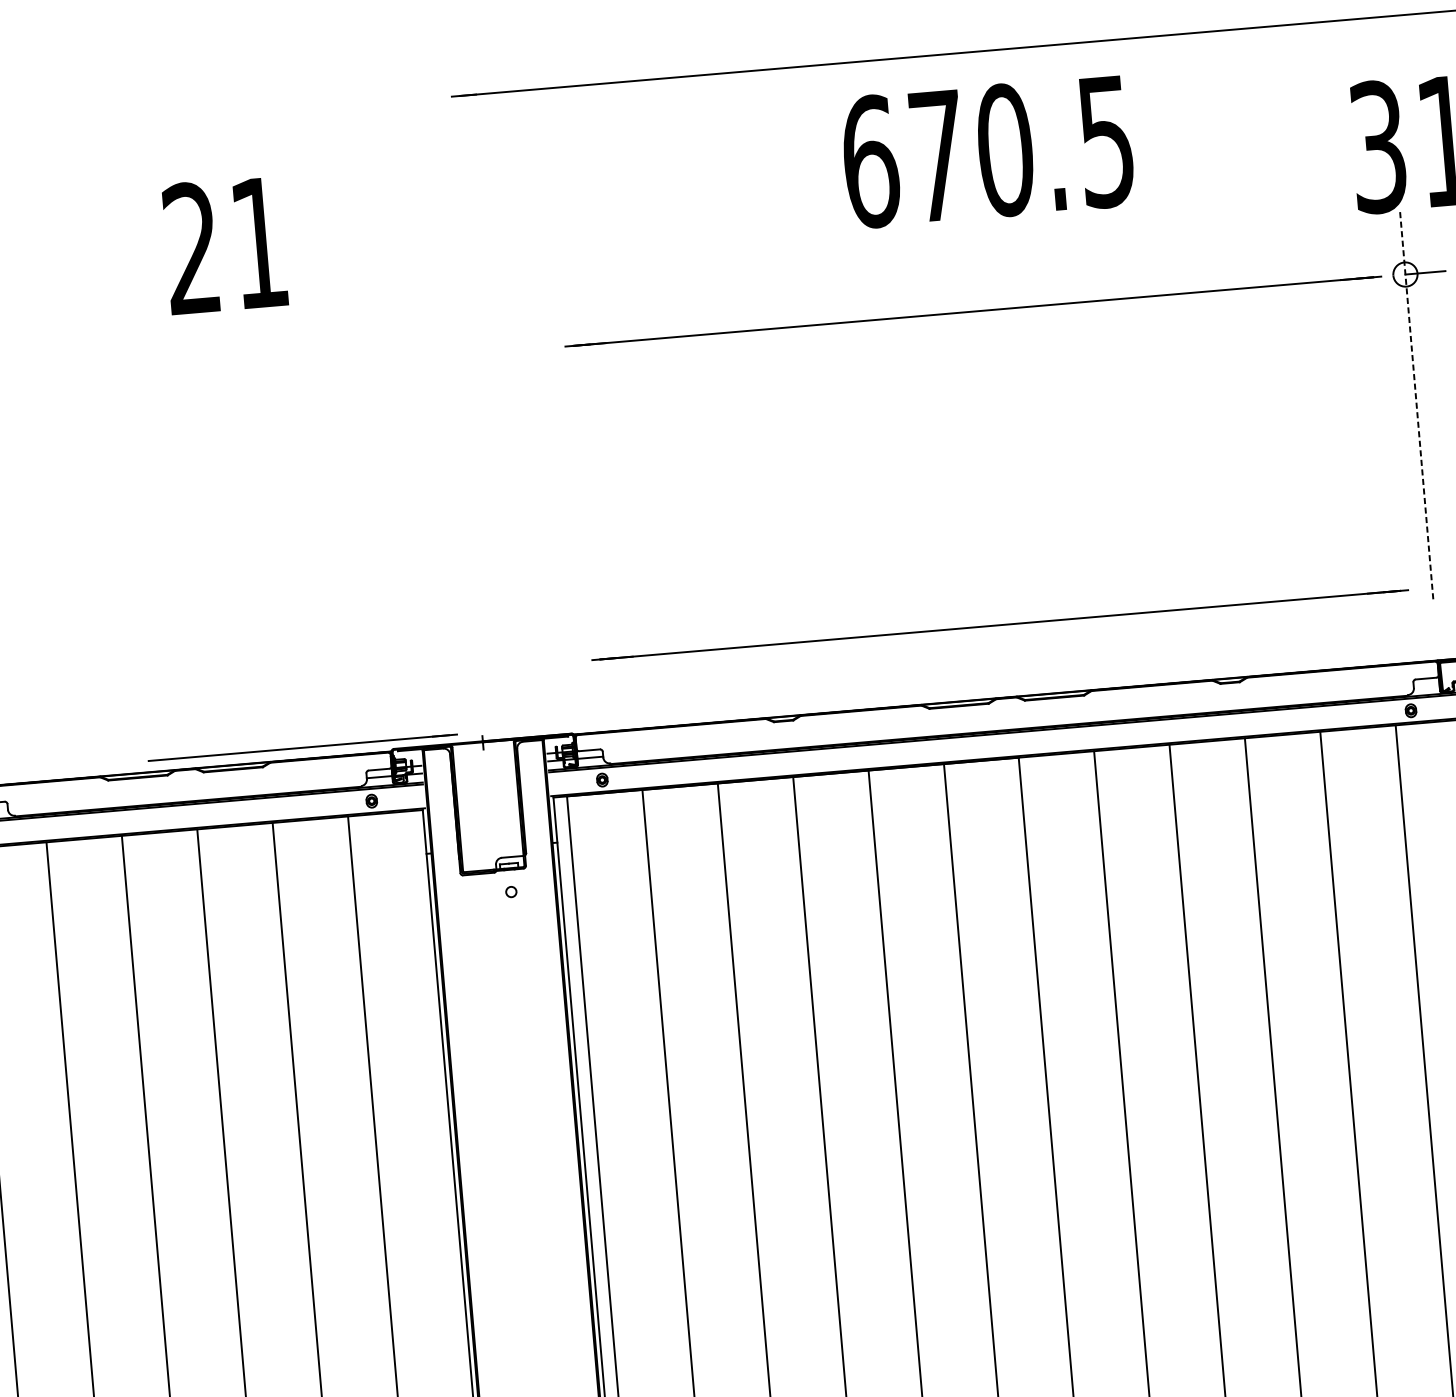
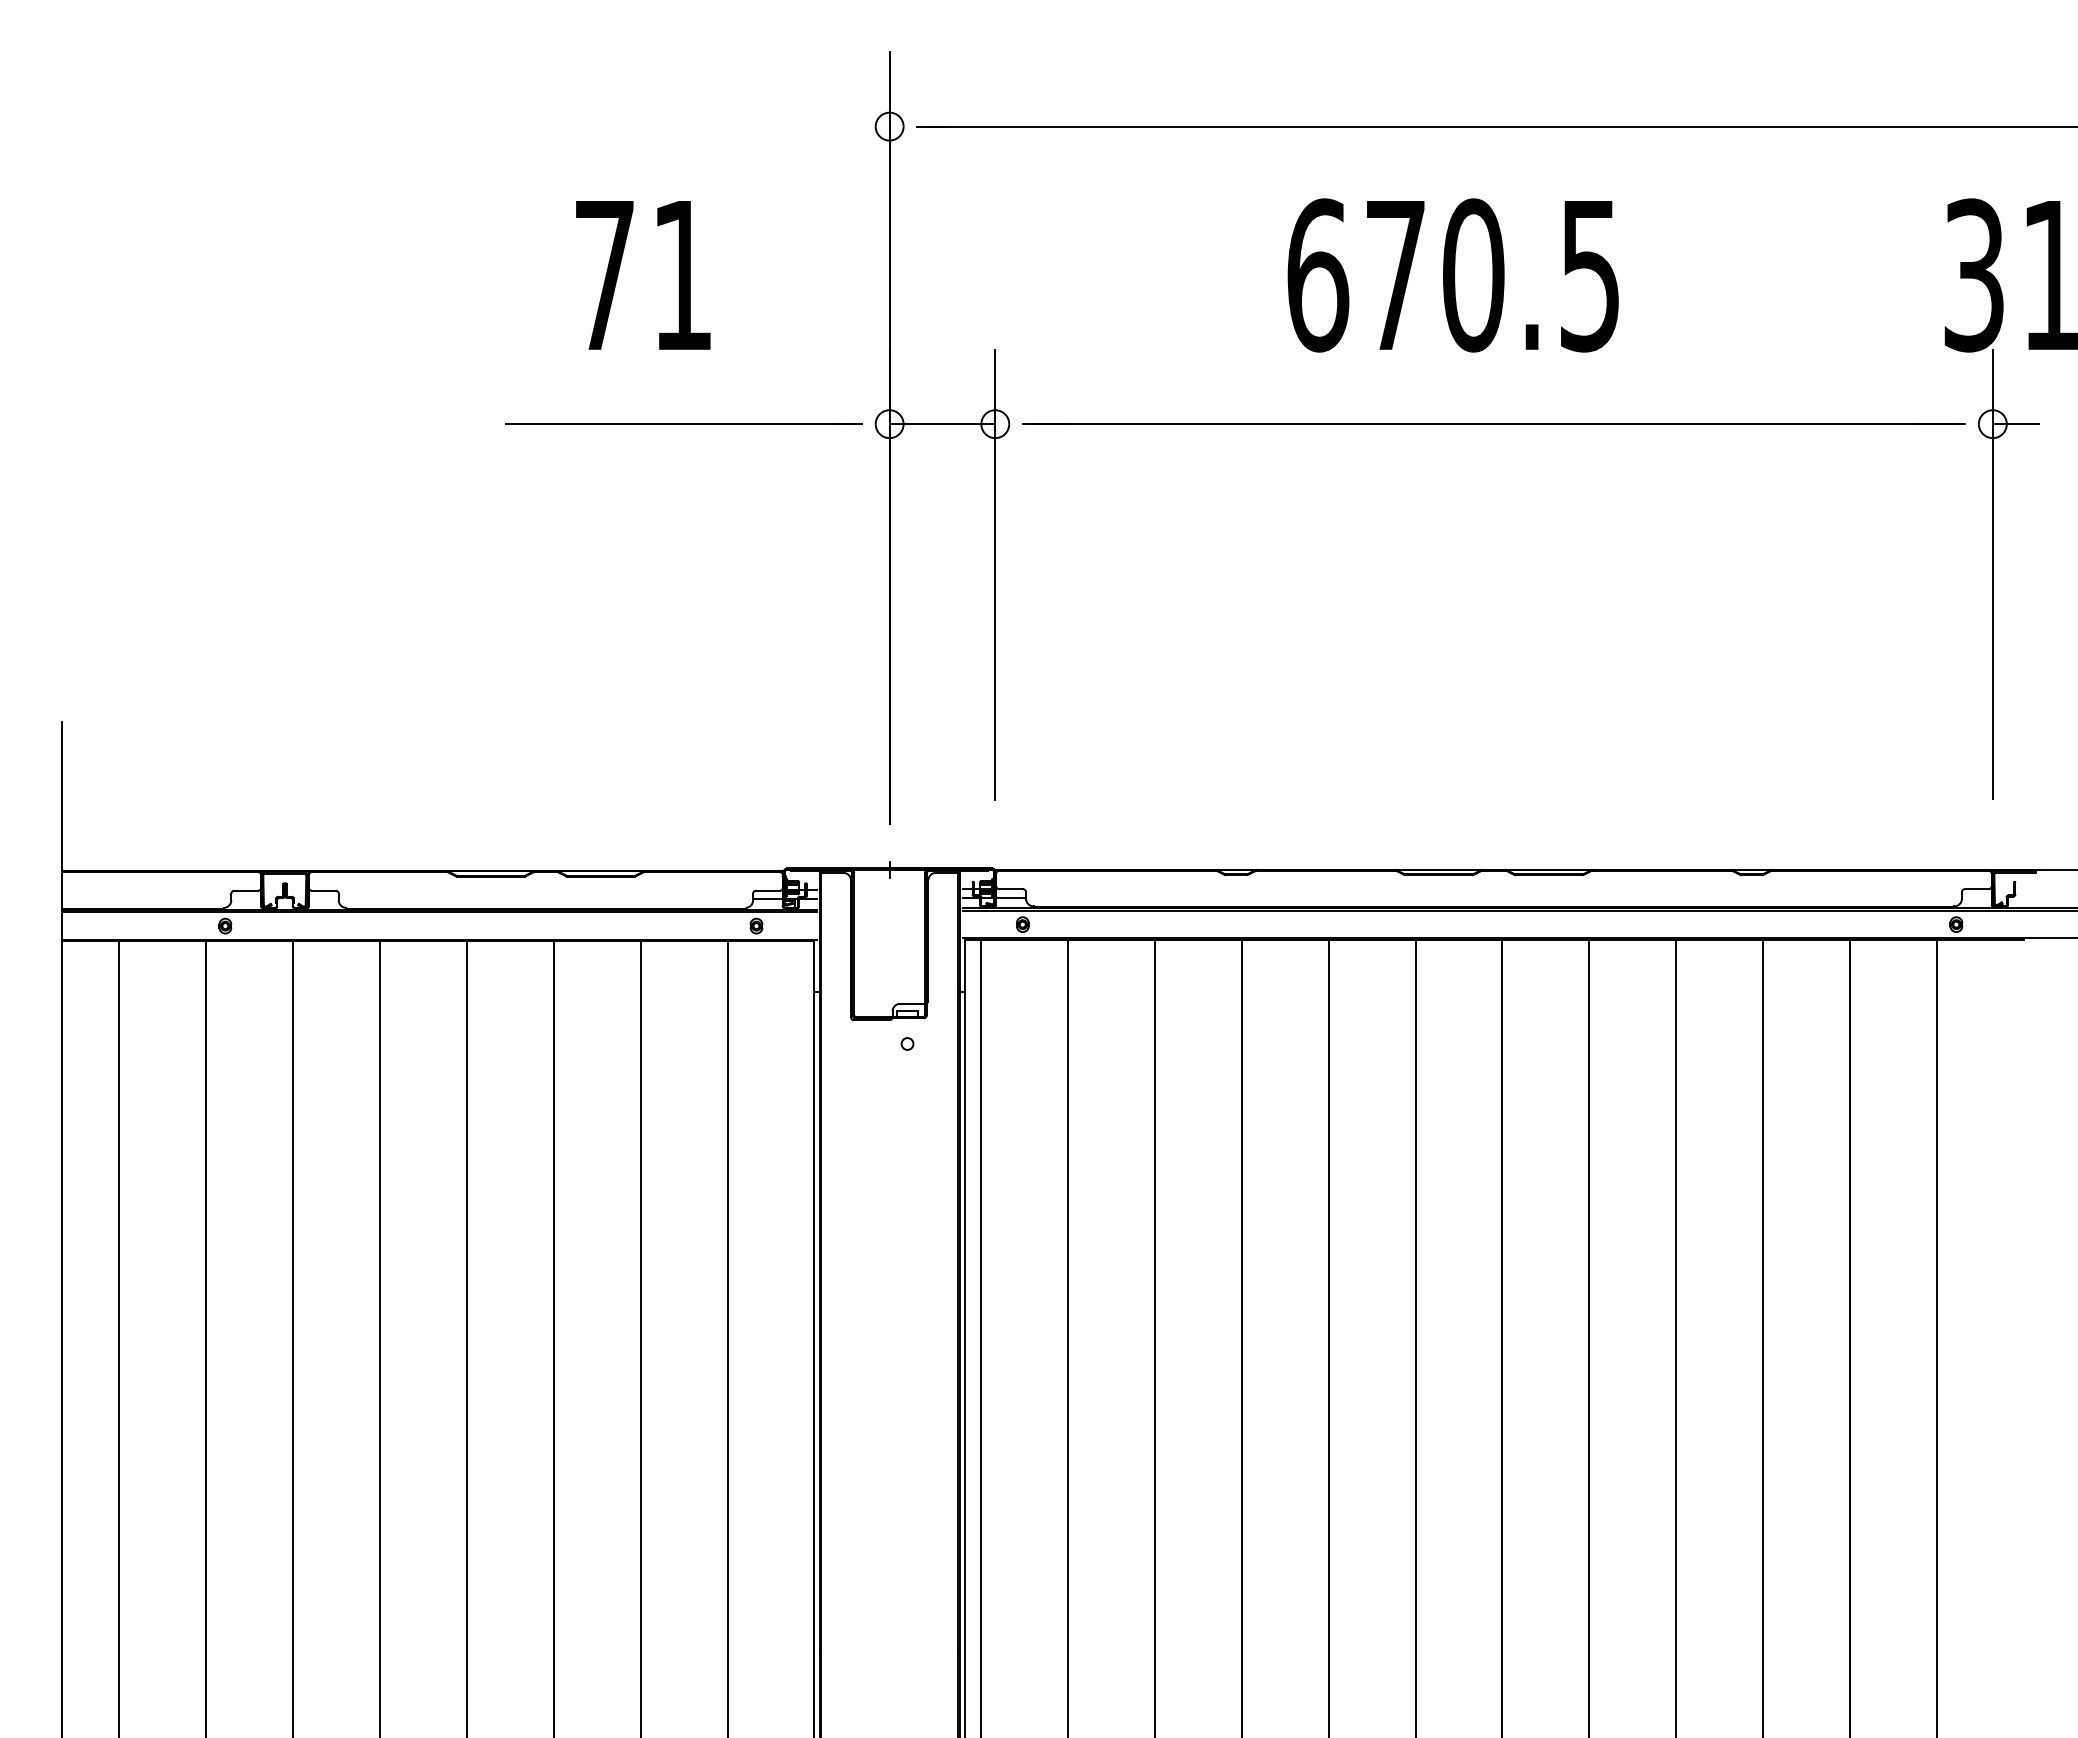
text: (987, 151) -> (1452, 275), moved
text: (191, 247) -> (604, 273), 21 -> 71
part: (495, 352) -> (942, 424), added
line: (1416, 404) -> (1992, 574), dashed -> solid
line: (999, 624) -> (1493, 785), removed
line: (302, 747) -> (683, 423), moved

